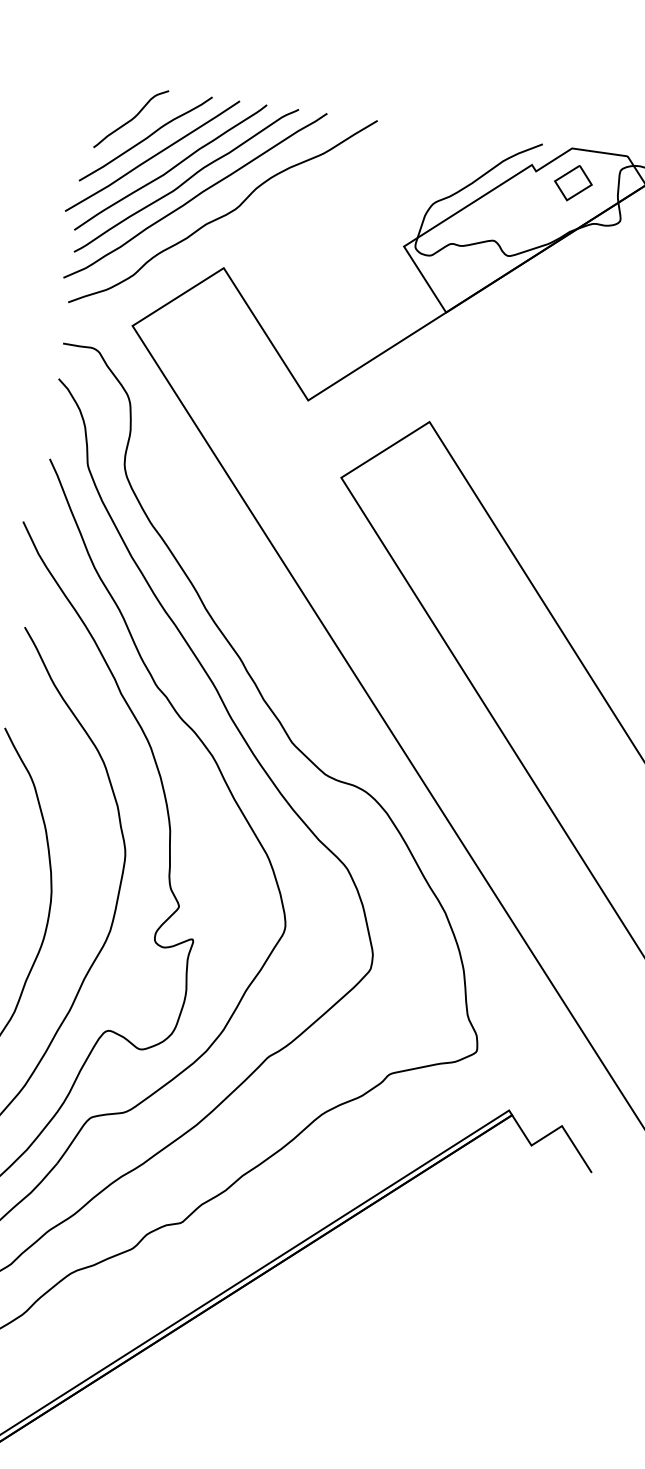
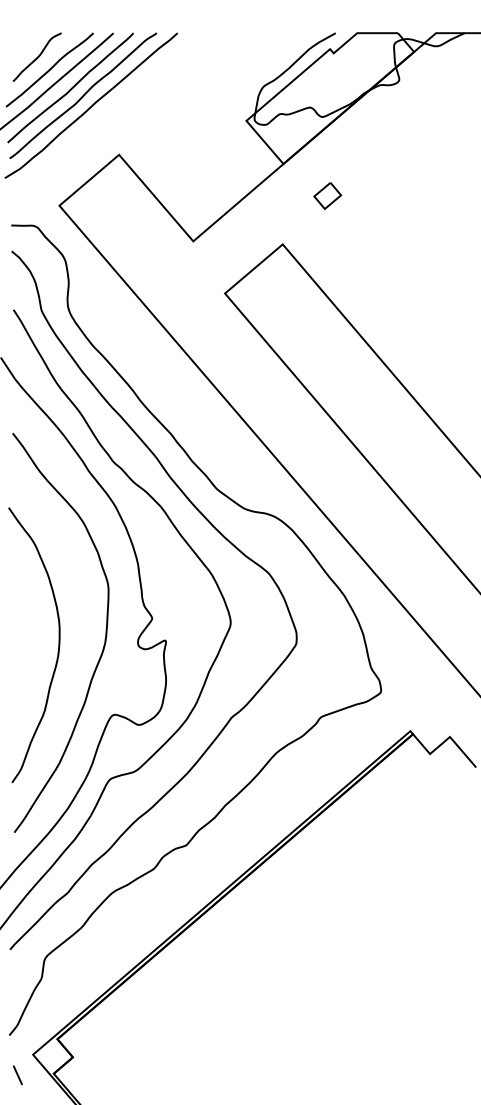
part: (573, 182) -> (327, 195), moved
curve: (225, 213) -> (114, 115), removed

